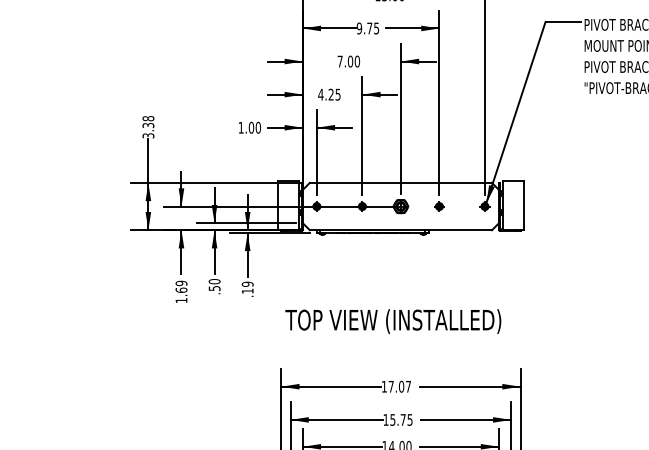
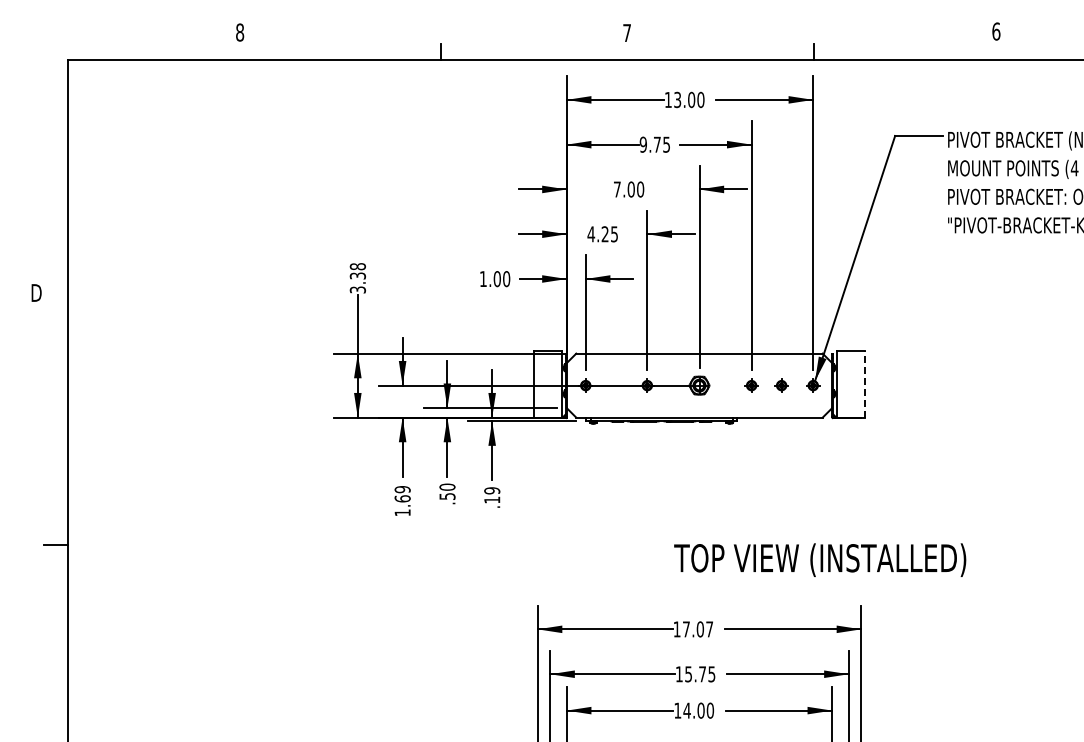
line: (523, 204) -> (865, 383), solid -> dashed
part: (461, 206) -> (781, 385), added
text: (393, 321) -> (820, 559), moved

